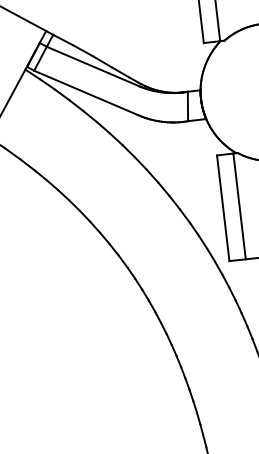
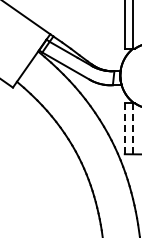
line: (239, 205) -> (132, 128), solid -> dashed
line: (222, 207) -> (124, 128), solid -> dashed

